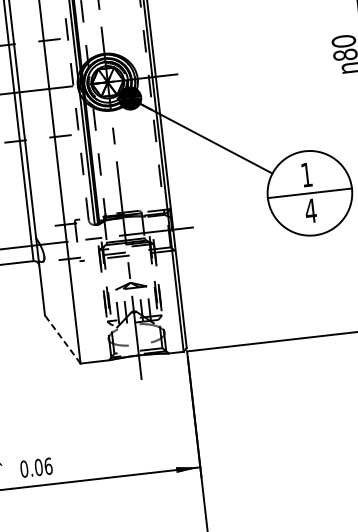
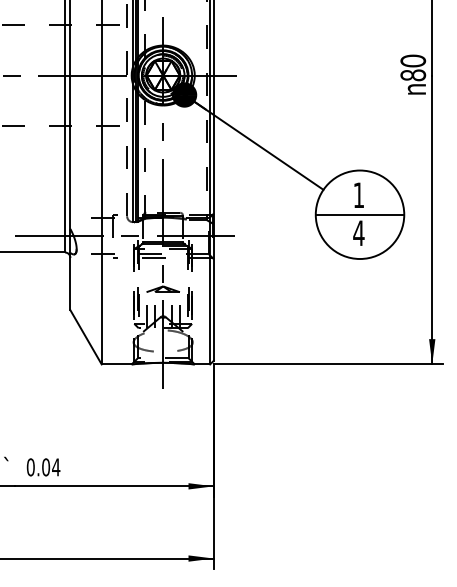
line: (62, 338) -> (85, 336), dashed -> solid
text: (48, 466) -> (56, 467), 0.06 -> 0.04

